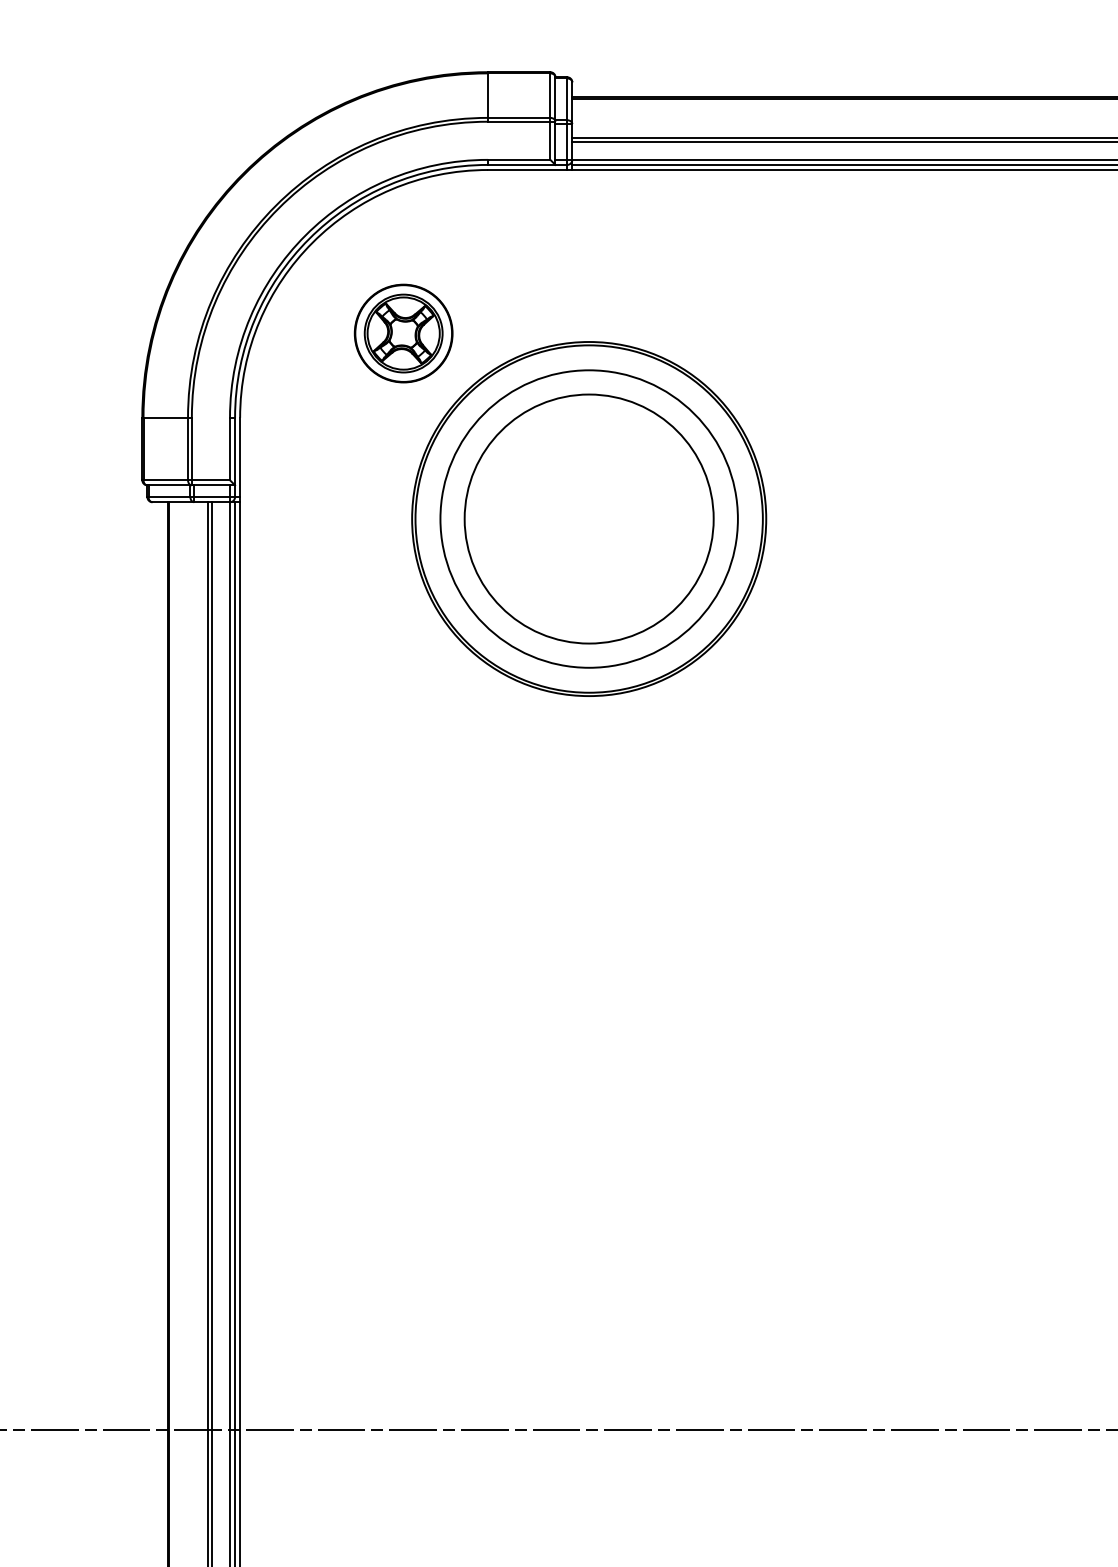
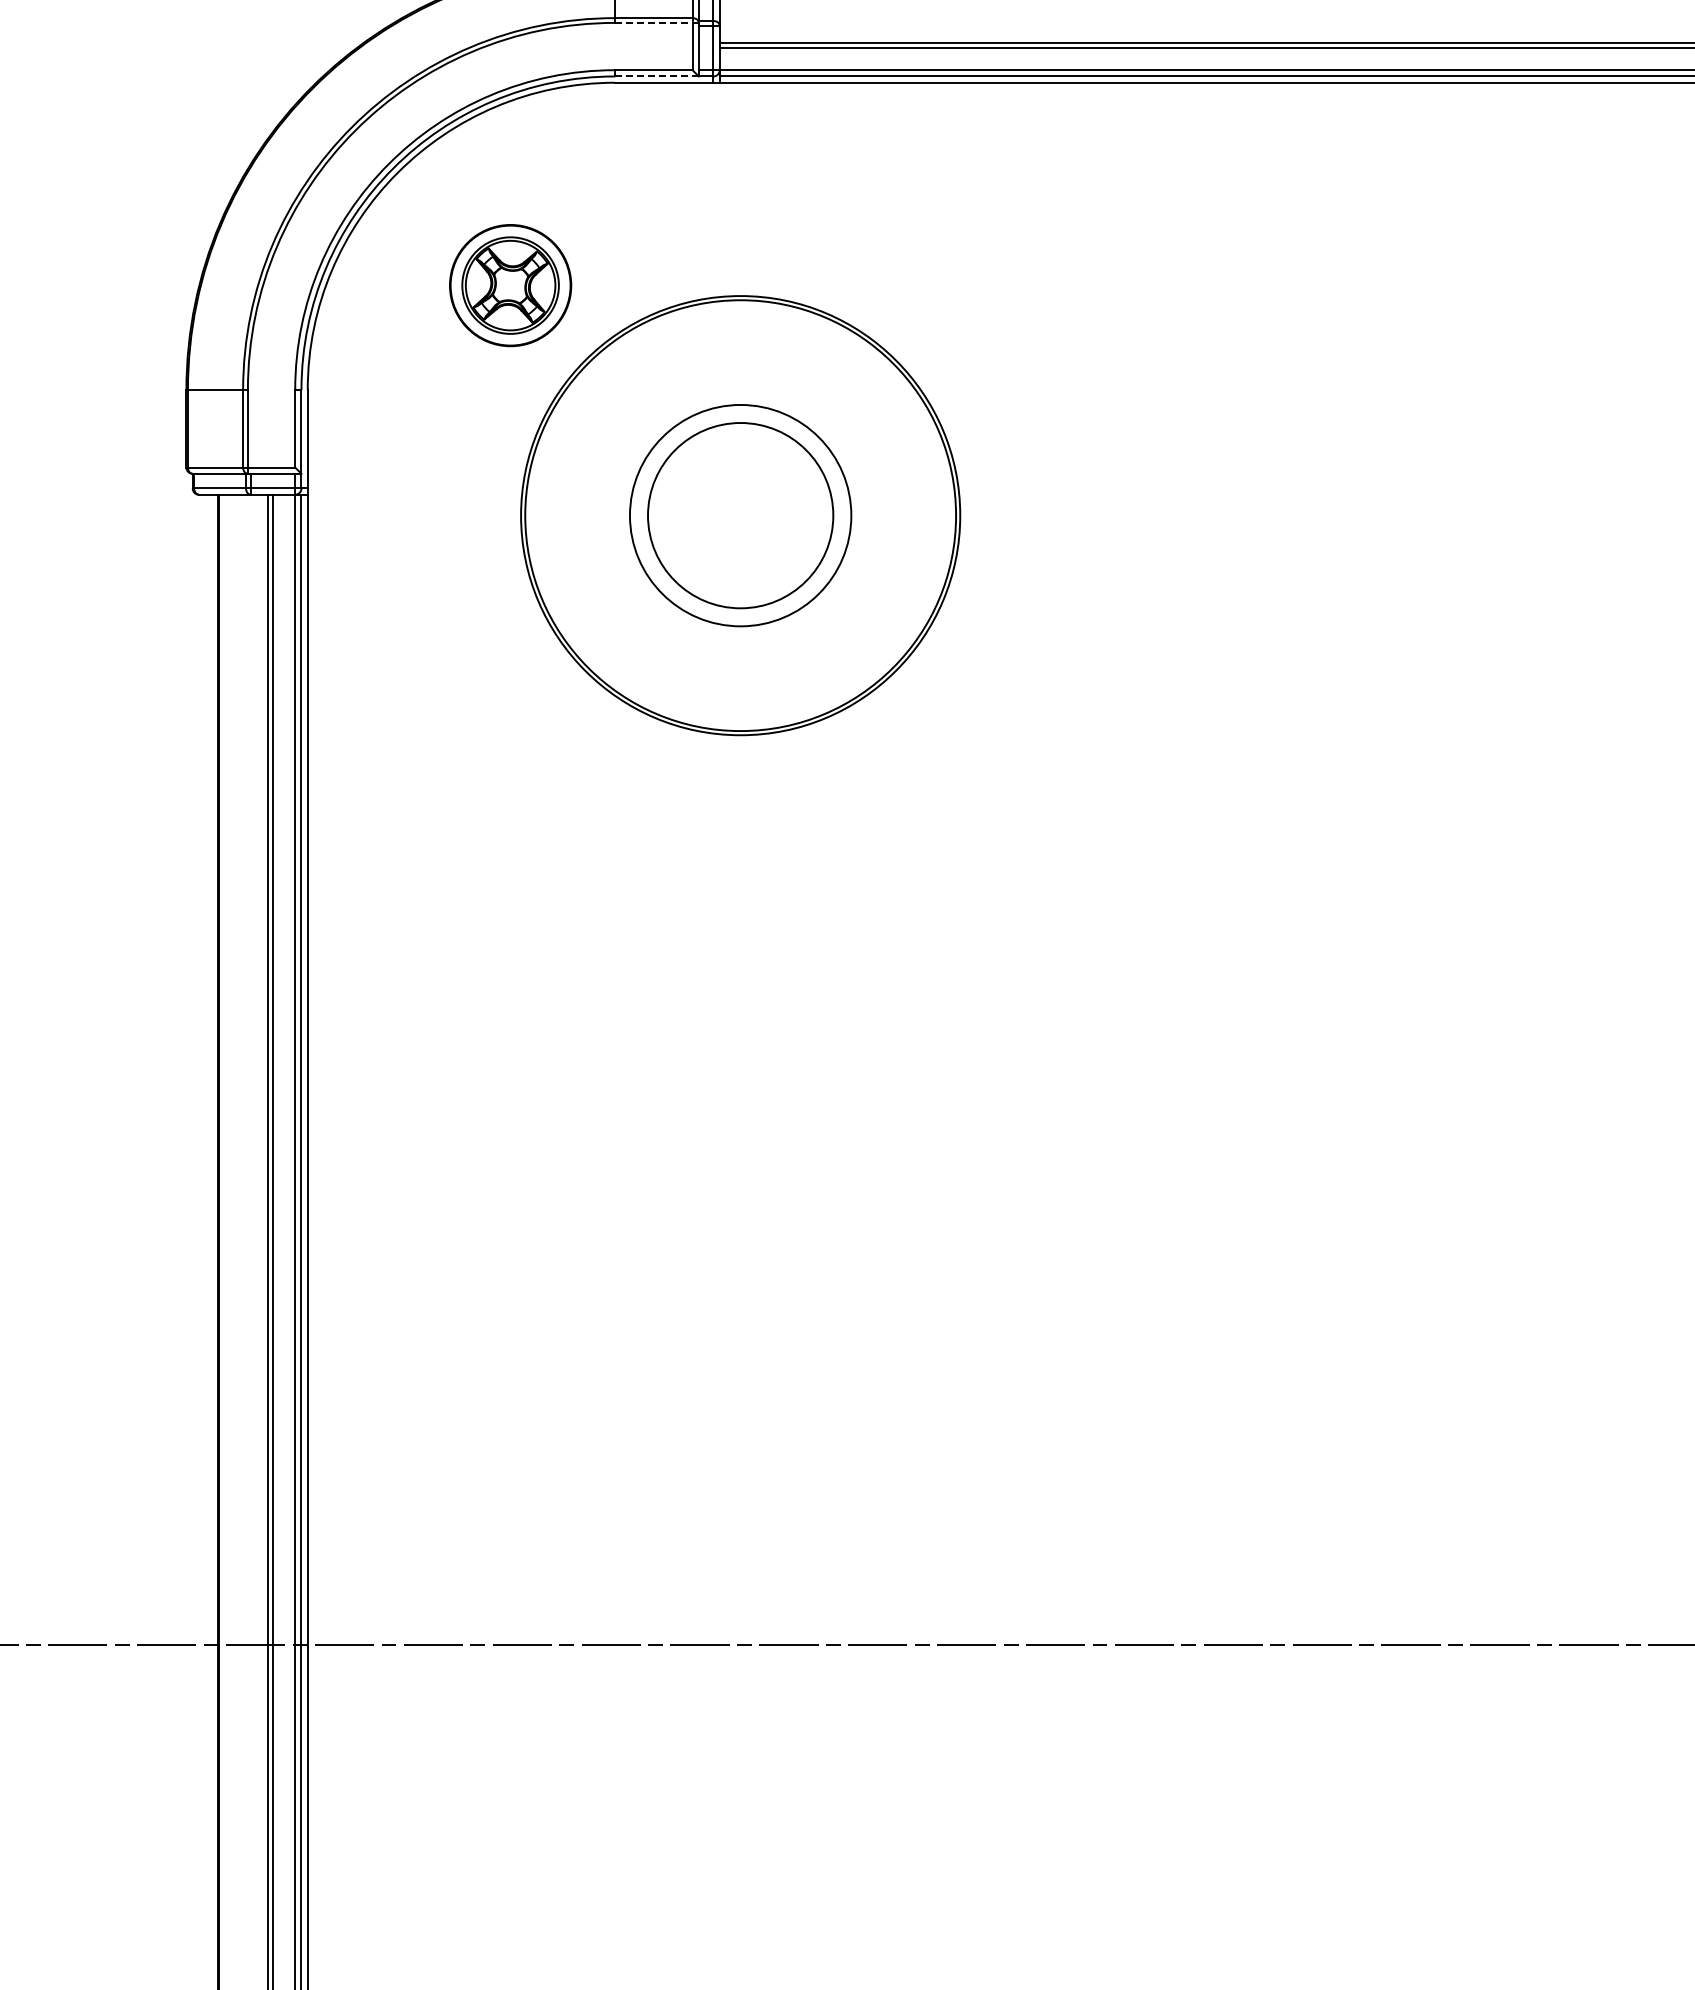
line: (518, 121) -> (653, 22), solid -> dashed
line: (522, 164) -> (657, 76), solid -> dashed
circle: (589, 518) -> (740, 515), size x0.6
circle: (589, 518) -> (740, 515), size x0.6

